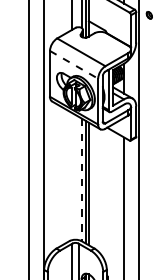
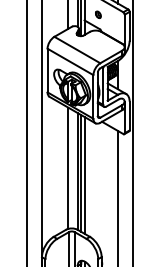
part: (148, 15) -> (97, 14), moved
line: (74, 64) -> (70, 61), dashed -> solid
line: (71, 176) -> (68, 168), added
line: (81, 180) -> (77, 172), dashed -> solid

